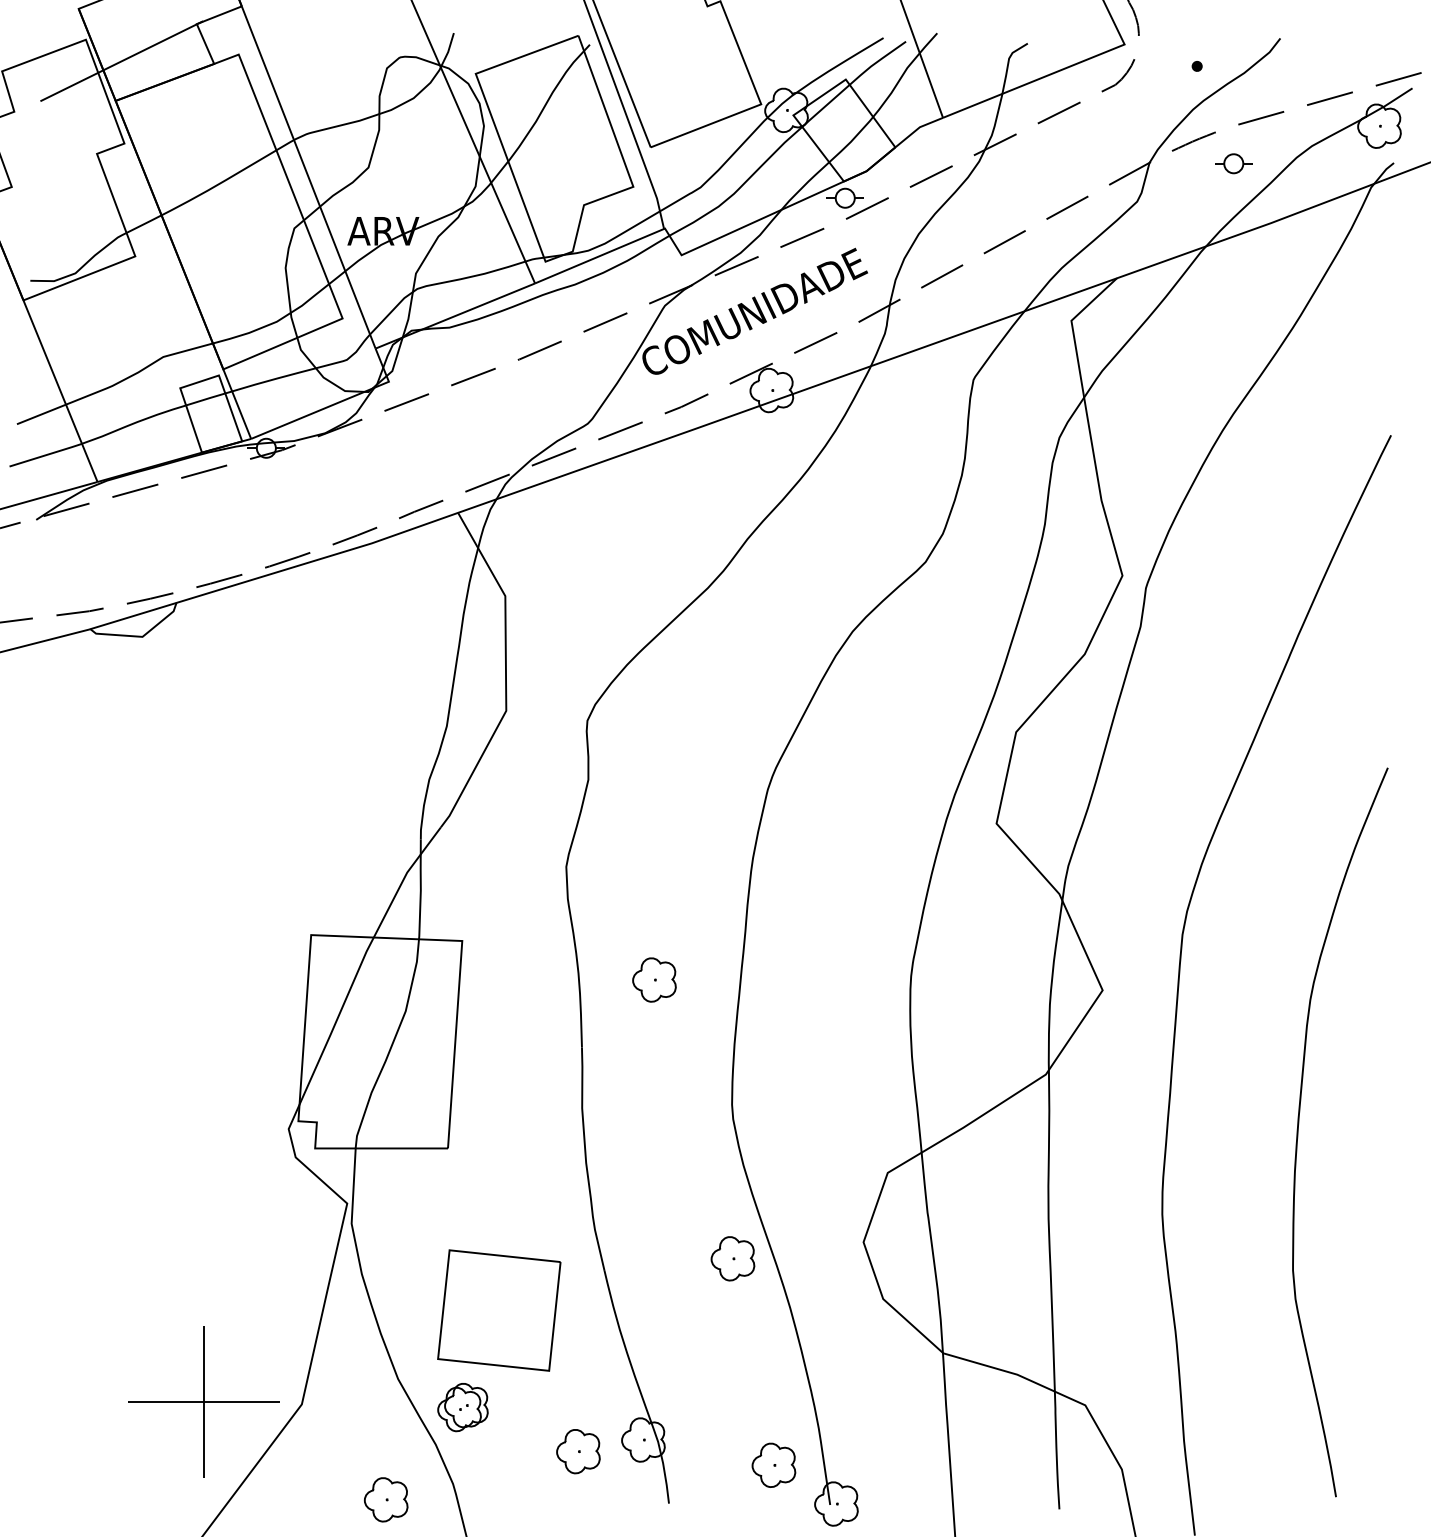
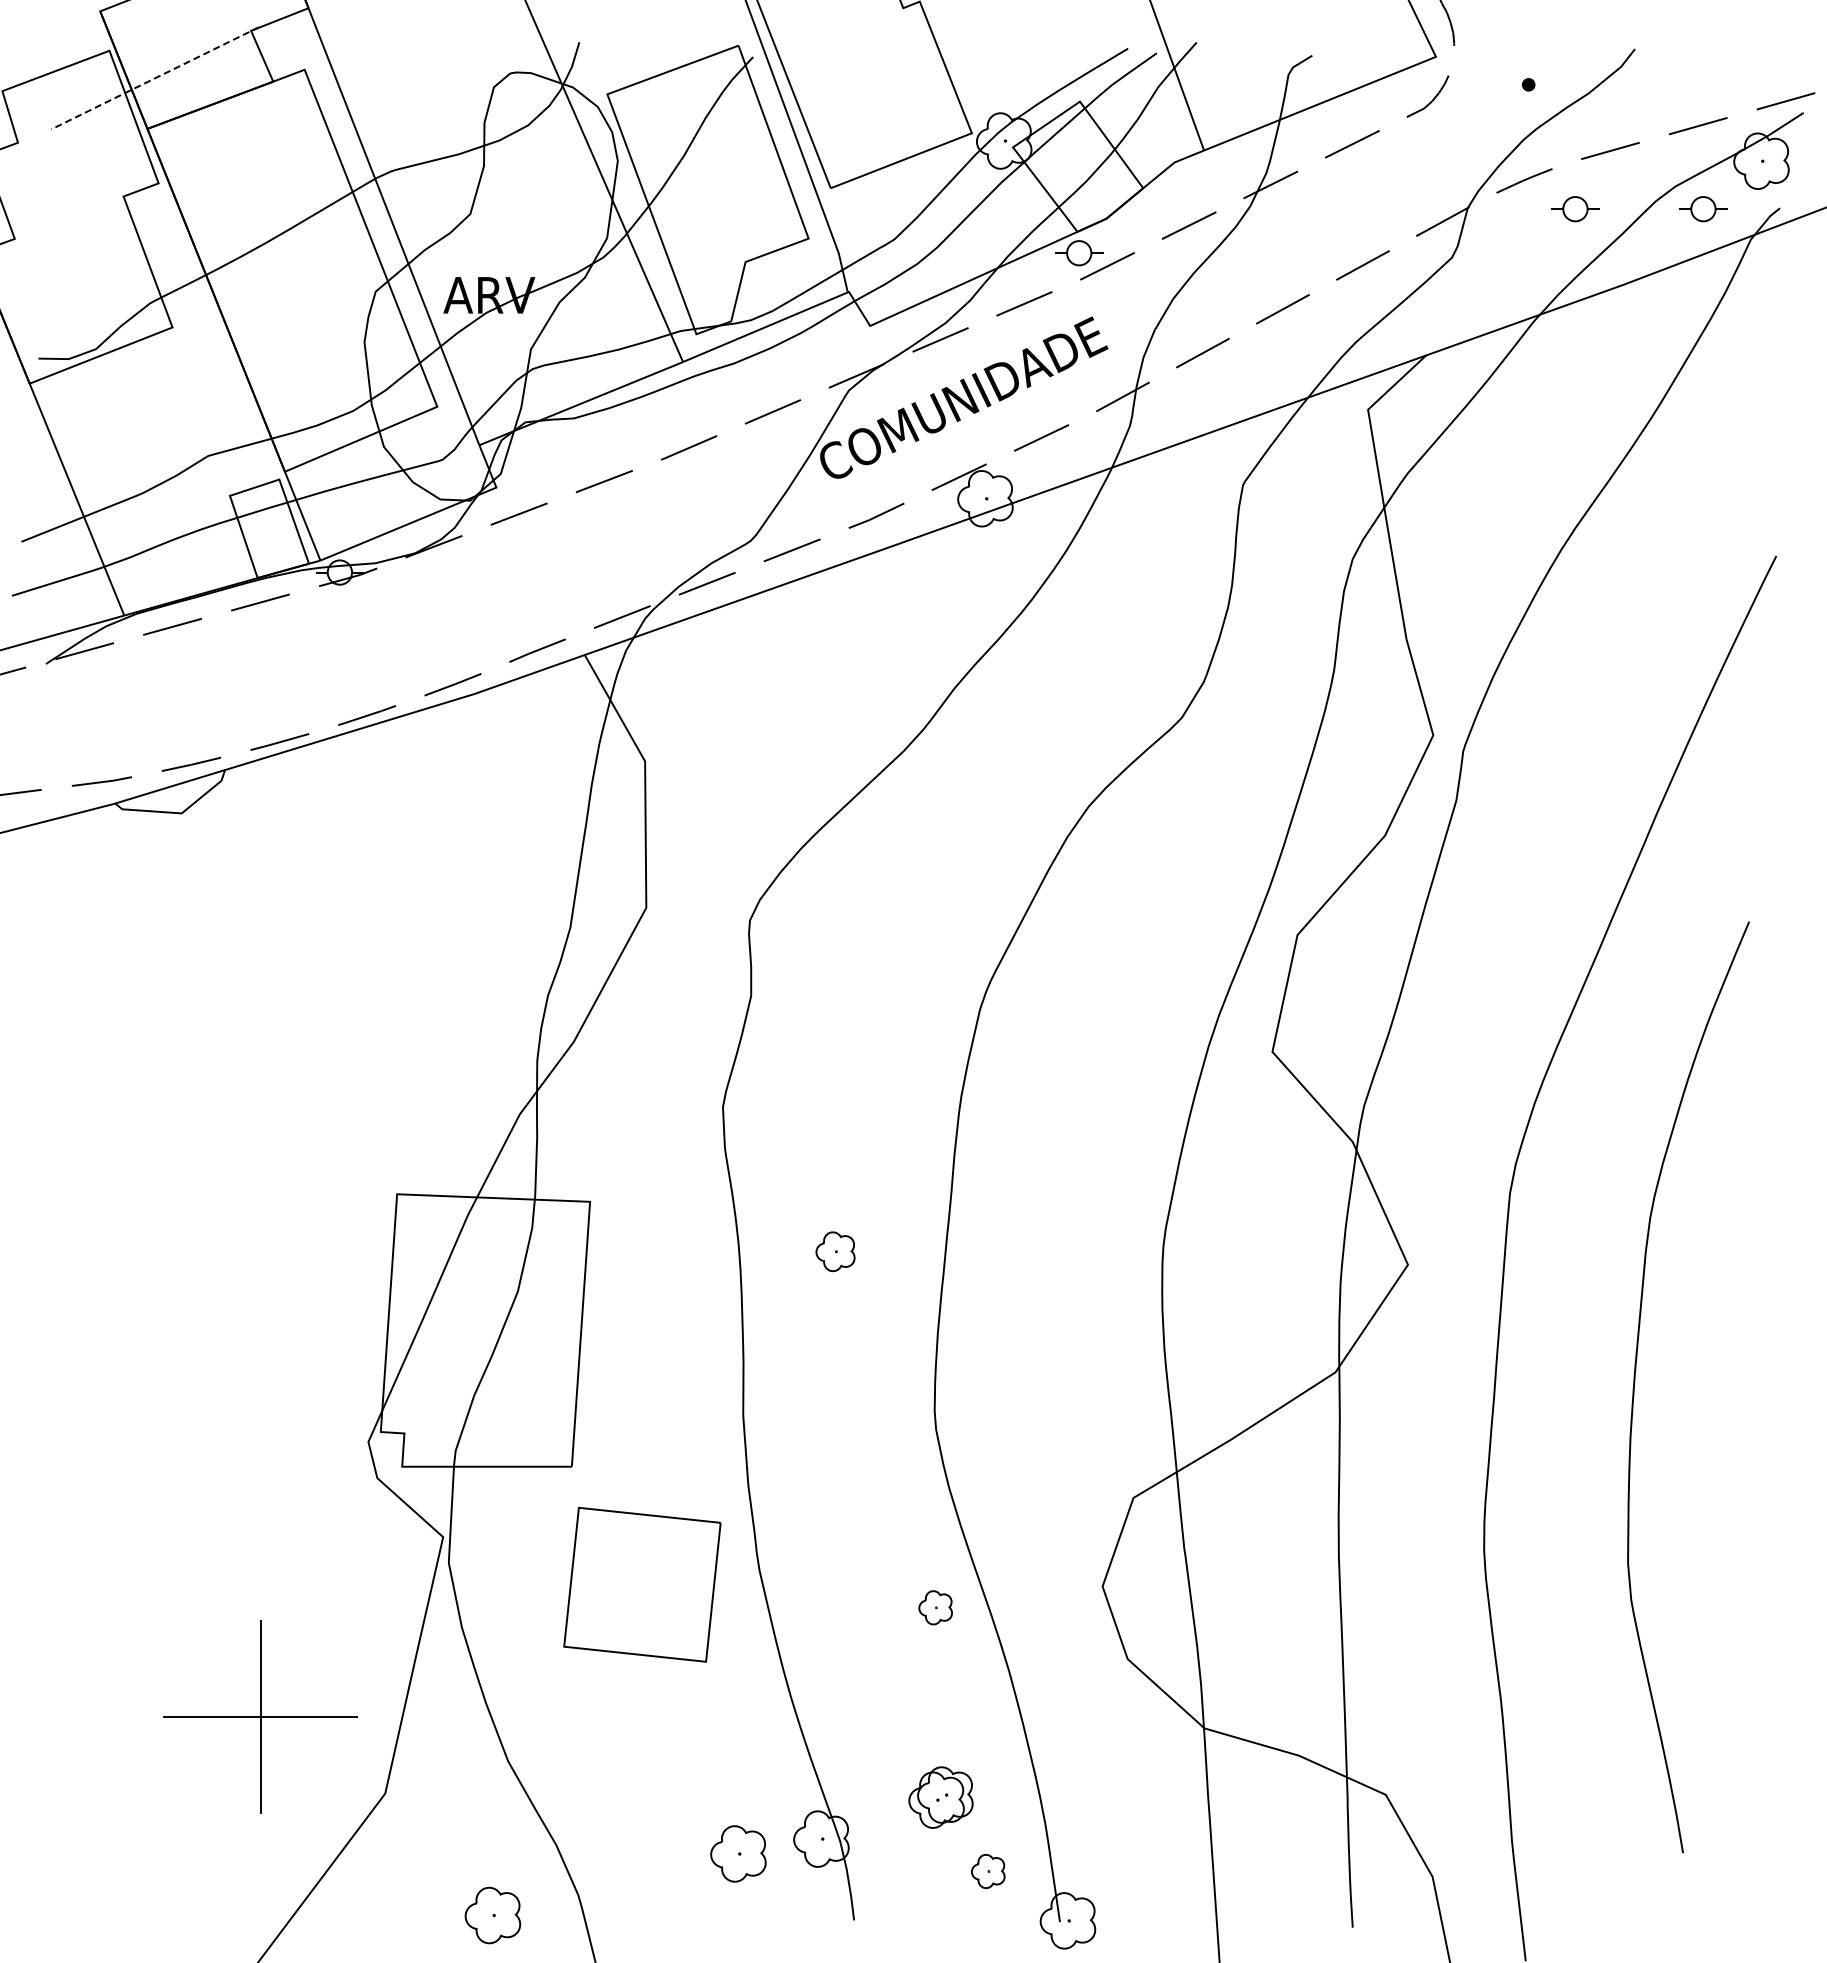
line: (121, 61) -> (155, 78), solid -> dashed
part: (1334, 164) -> (1703, 209), added
part: (654, 979) -> (835, 1251), size x0.7
curve: (1298, 1129) -> (1635, 1383), moved
part: (732, 1258) -> (935, 1607), size x0.6
part: (499, 1310) -> (642, 1584), moved
part: (204, 1401) -> (260, 1716), moved
part: (462, 1407) -> (940, 1797), moved
part: (774, 1465) -> (988, 1871), size x0.6

